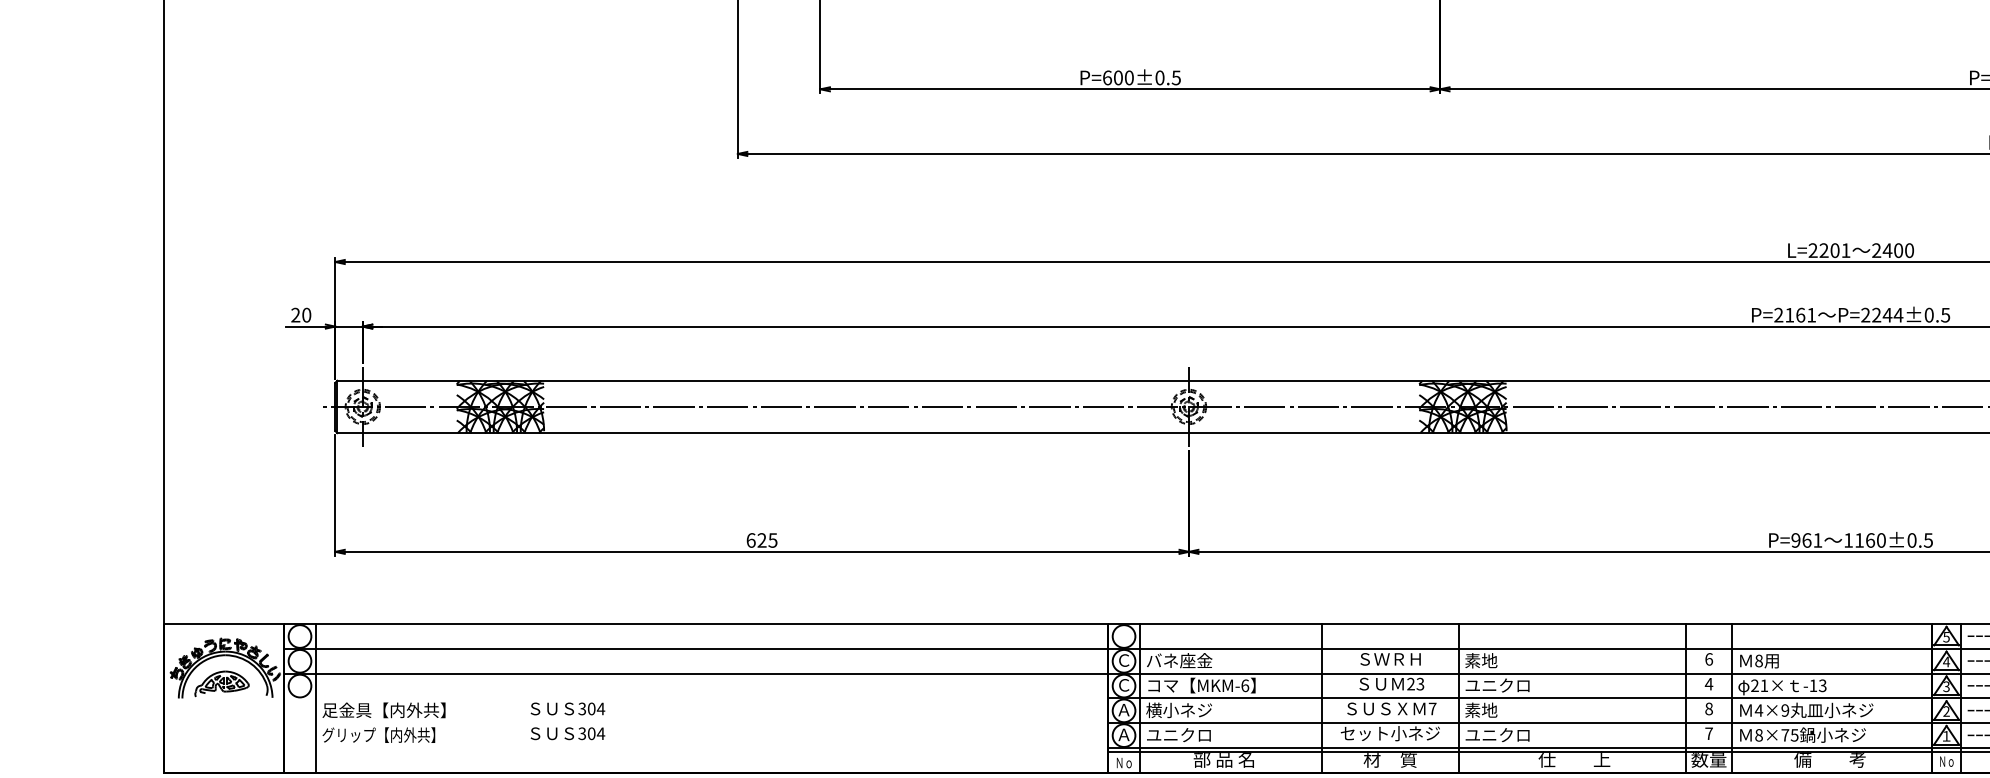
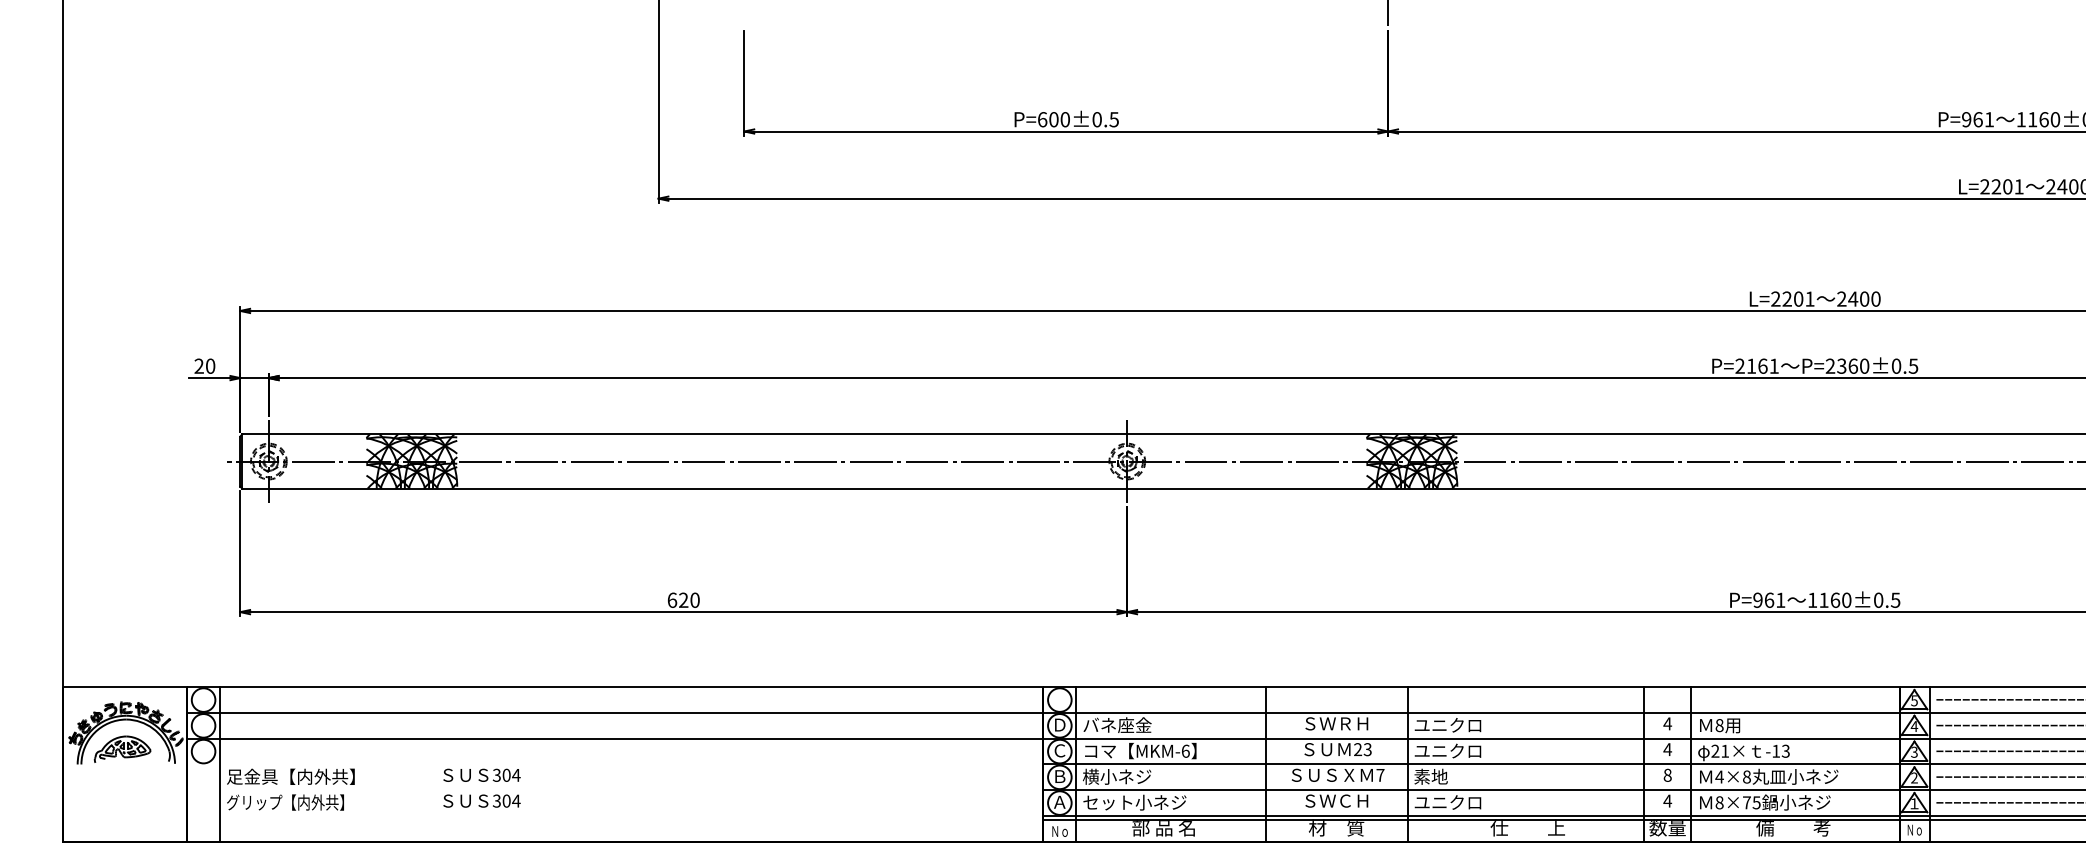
text: (1887, 314) -> (1853, 365), P=2244±0.5 -> P=2360±0.5
text: (772, 539) -> (694, 599), 625 -> 620
text: (1708, 659) -> (1667, 723), 6 -> 4
text: (1123, 660) -> (1059, 724), Ｃ -> Ｄ
text: (1497, 660) -> (1447, 725), 素地 -> ユニクロ
text: (1123, 710) -> (1059, 776), Ａ -> Ｂ
text: (1784, 710) -> (1746, 776), 4×9 -> 4×8
text: (1390, 733) -> (1336, 800), セット小ネジ -> ＳＷＣＨ
text: (1708, 733) -> (1667, 800), 7 -> 4
text: (1195, 735) -> (1134, 802), ユニクロ -> セット小ネジ

